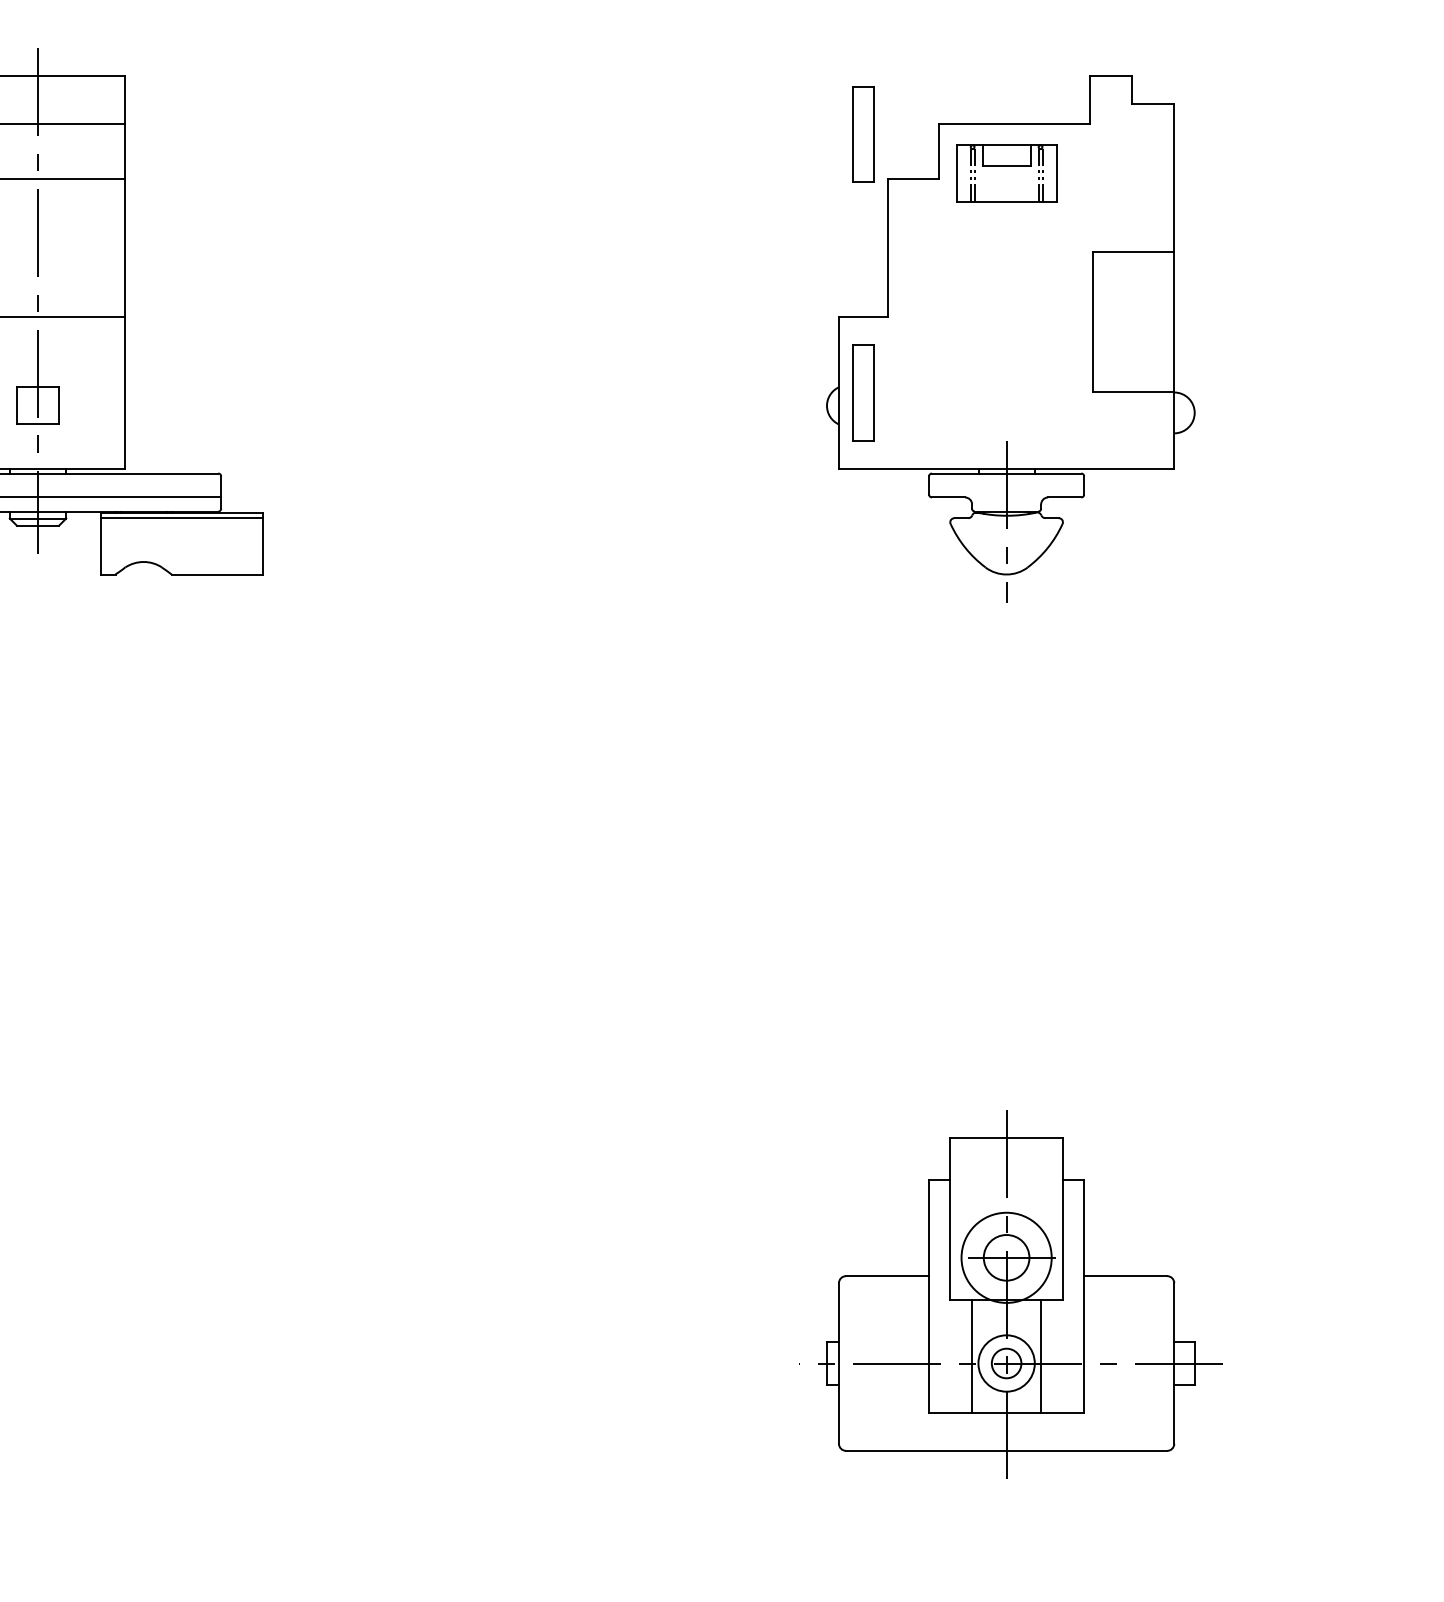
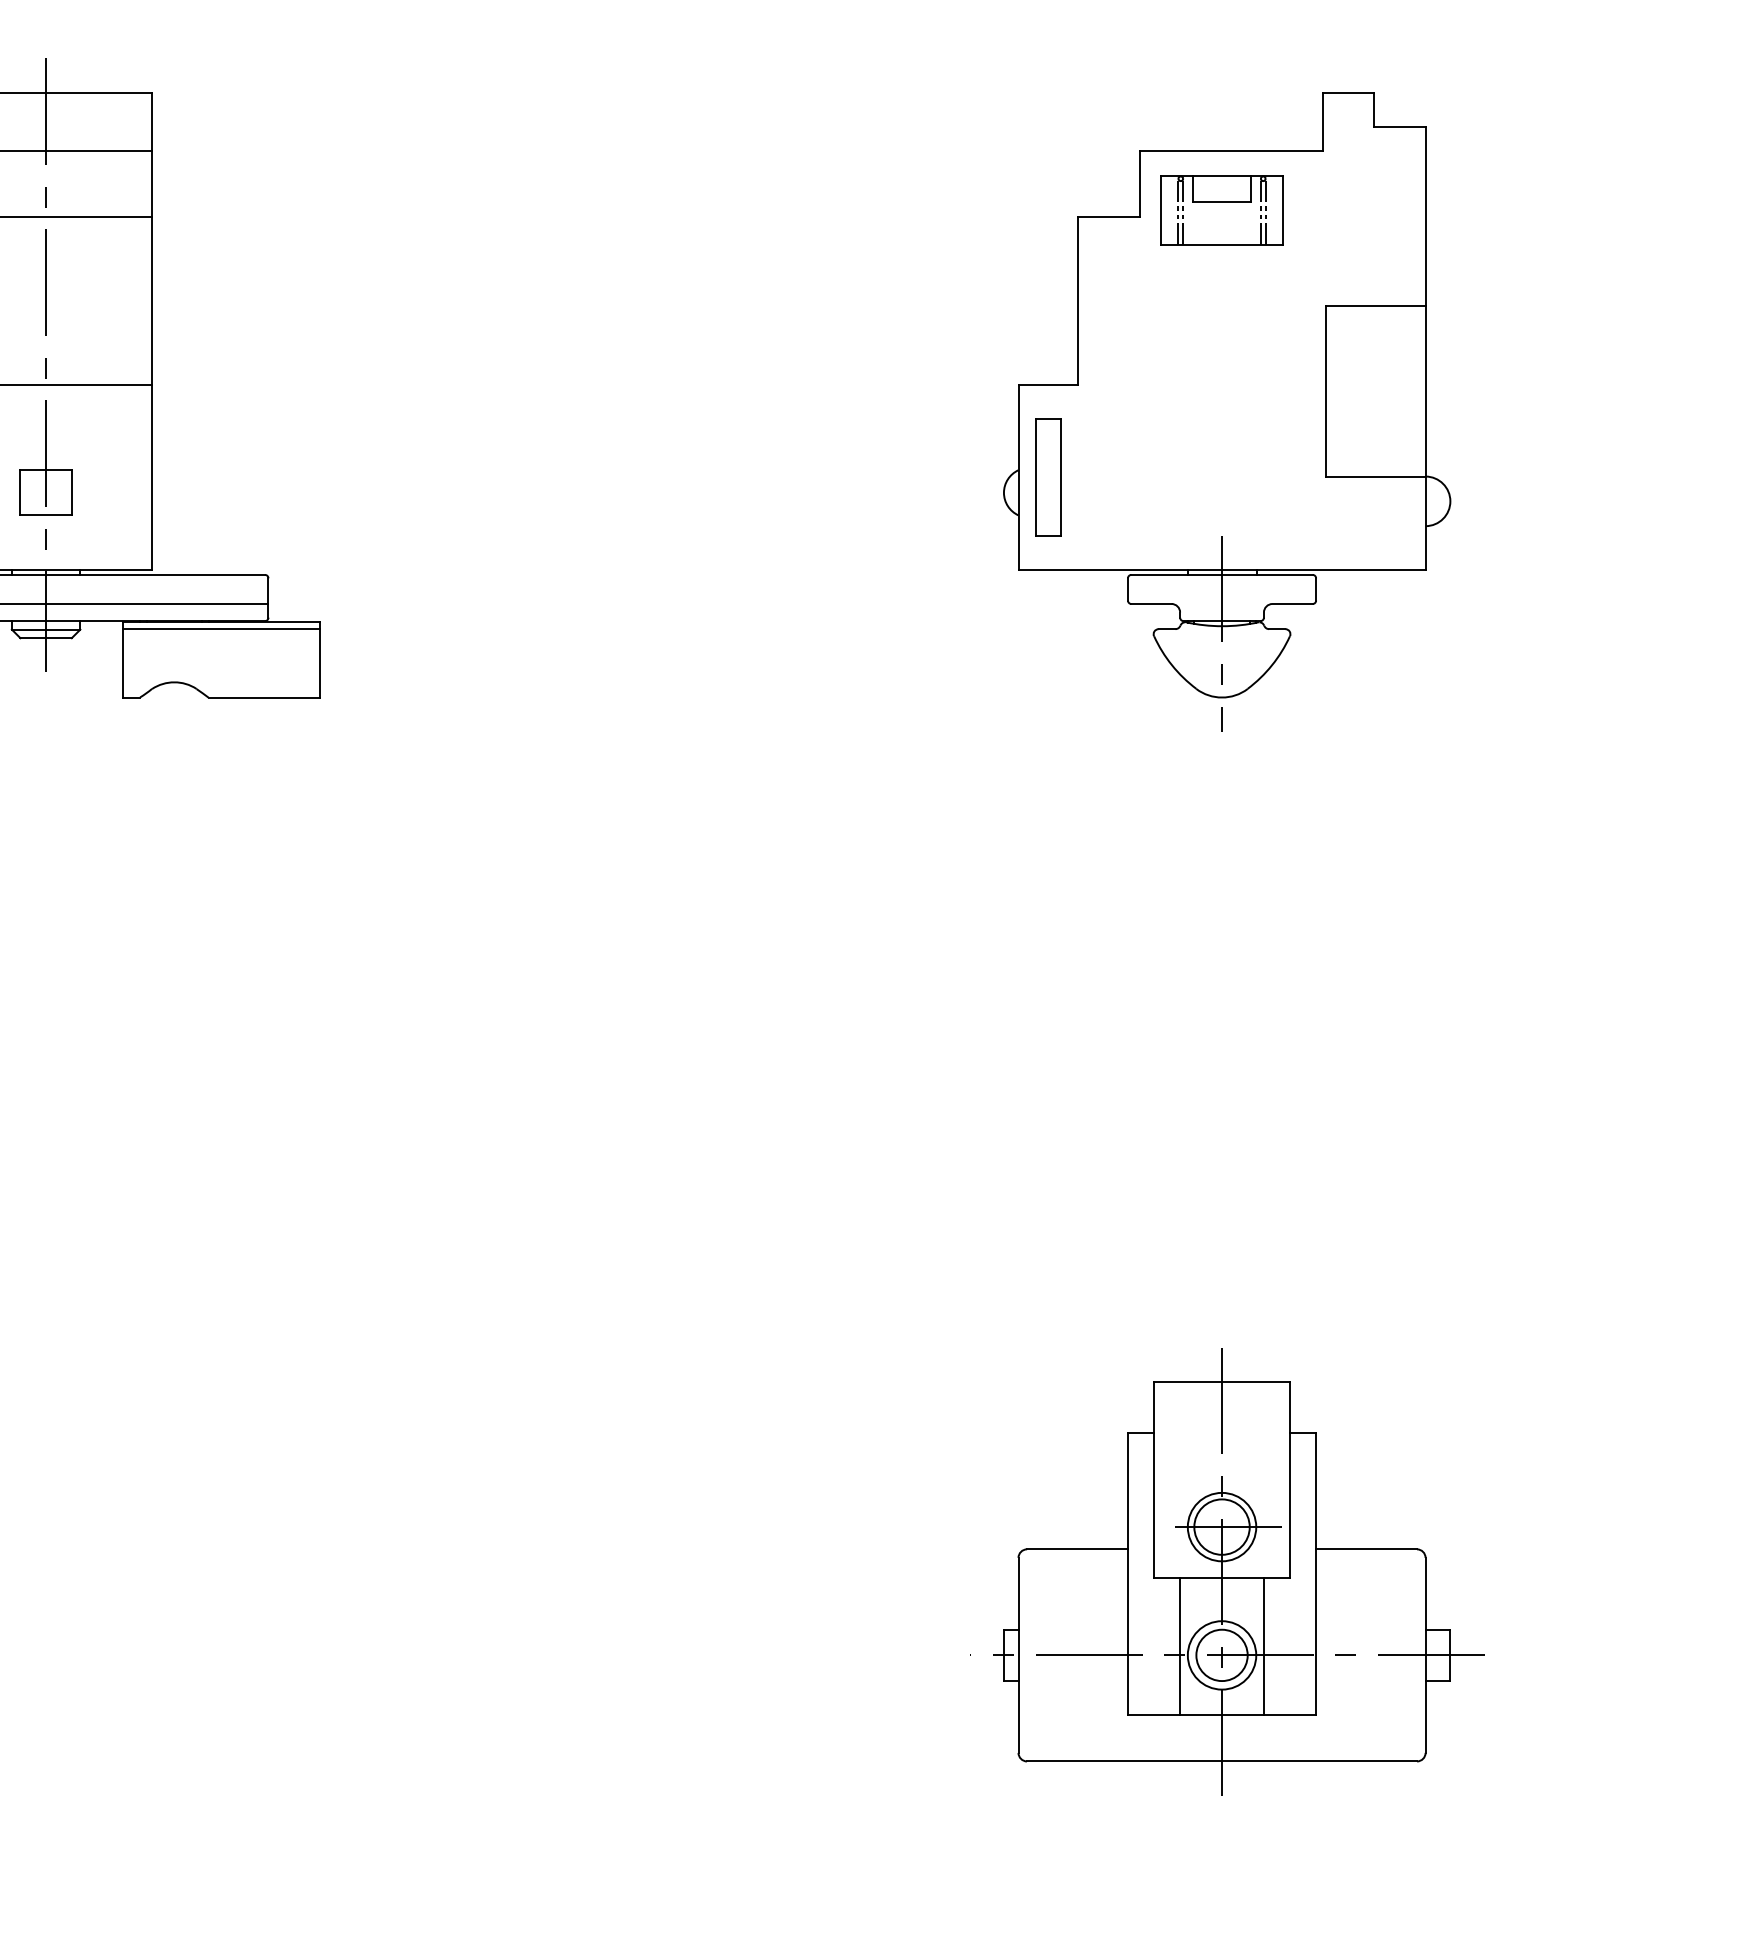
part: (863, 134) -> (1048, 163), removed
circle: (1006, 1257) -> (1221, 1526), size x0.62
circle: (1006, 1363) -> (1221, 1655), size x1.43

